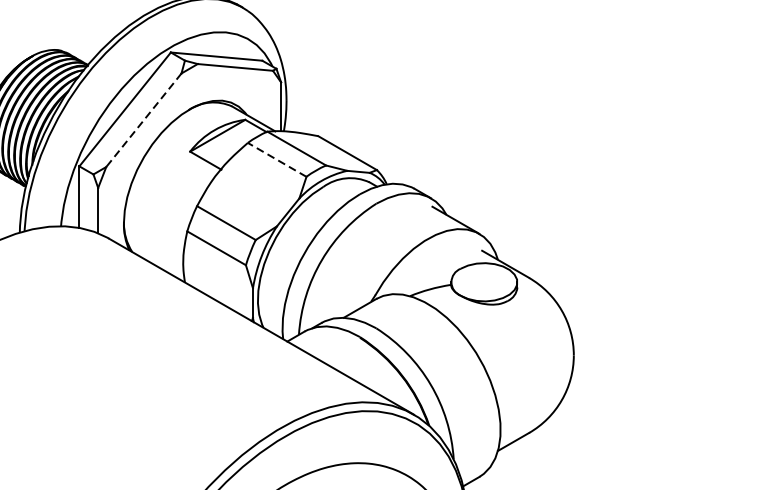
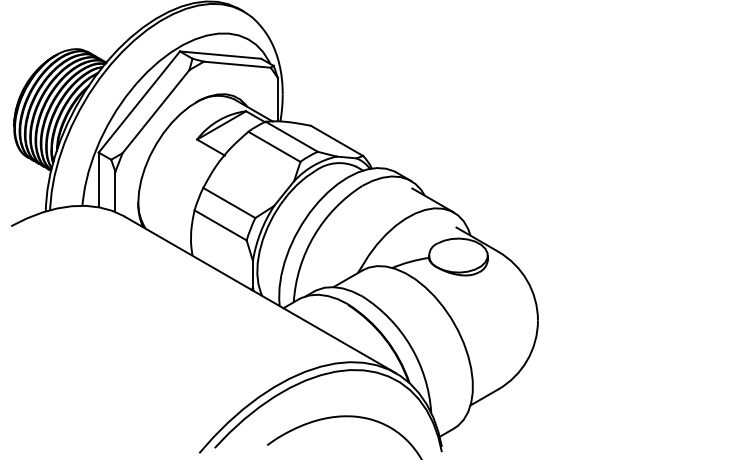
line: (143, 121) -> (155, 112), dashed -> solid
line: (277, 159) -> (274, 146), dashed -> solid

